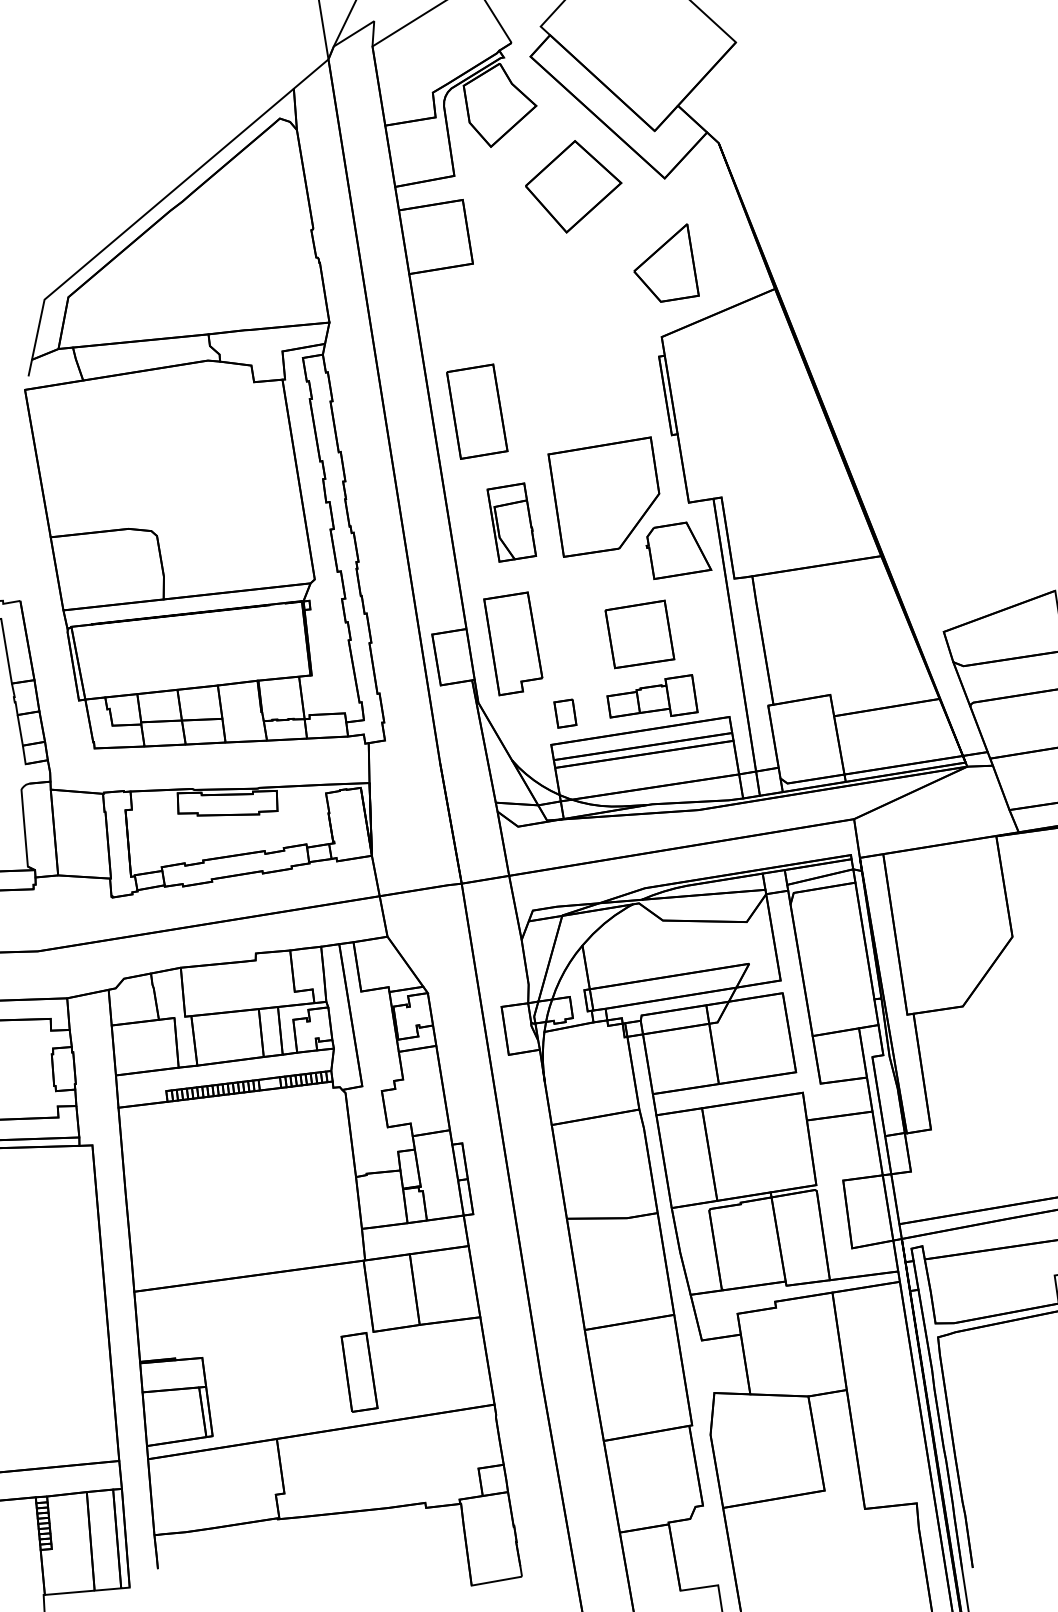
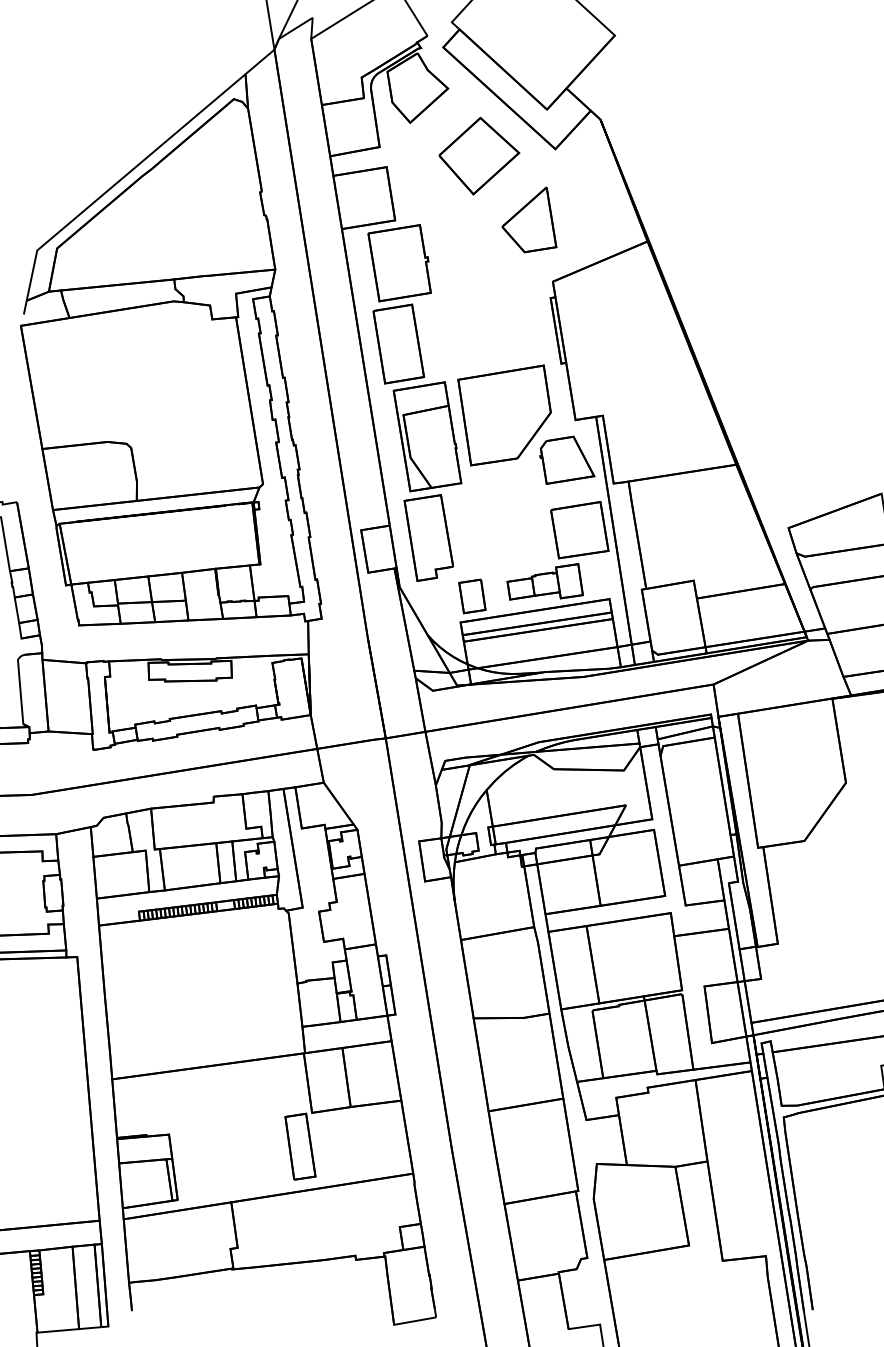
part: (666, 262) -> (529, 219), moved
part: (478, 314) -> (399, 262), added
part: (511, 522) -> (427, 436), size x1.67
part: (639, 634) -> (579, 530), moved
part: (565, 713) -> (472, 596), size x1.43

